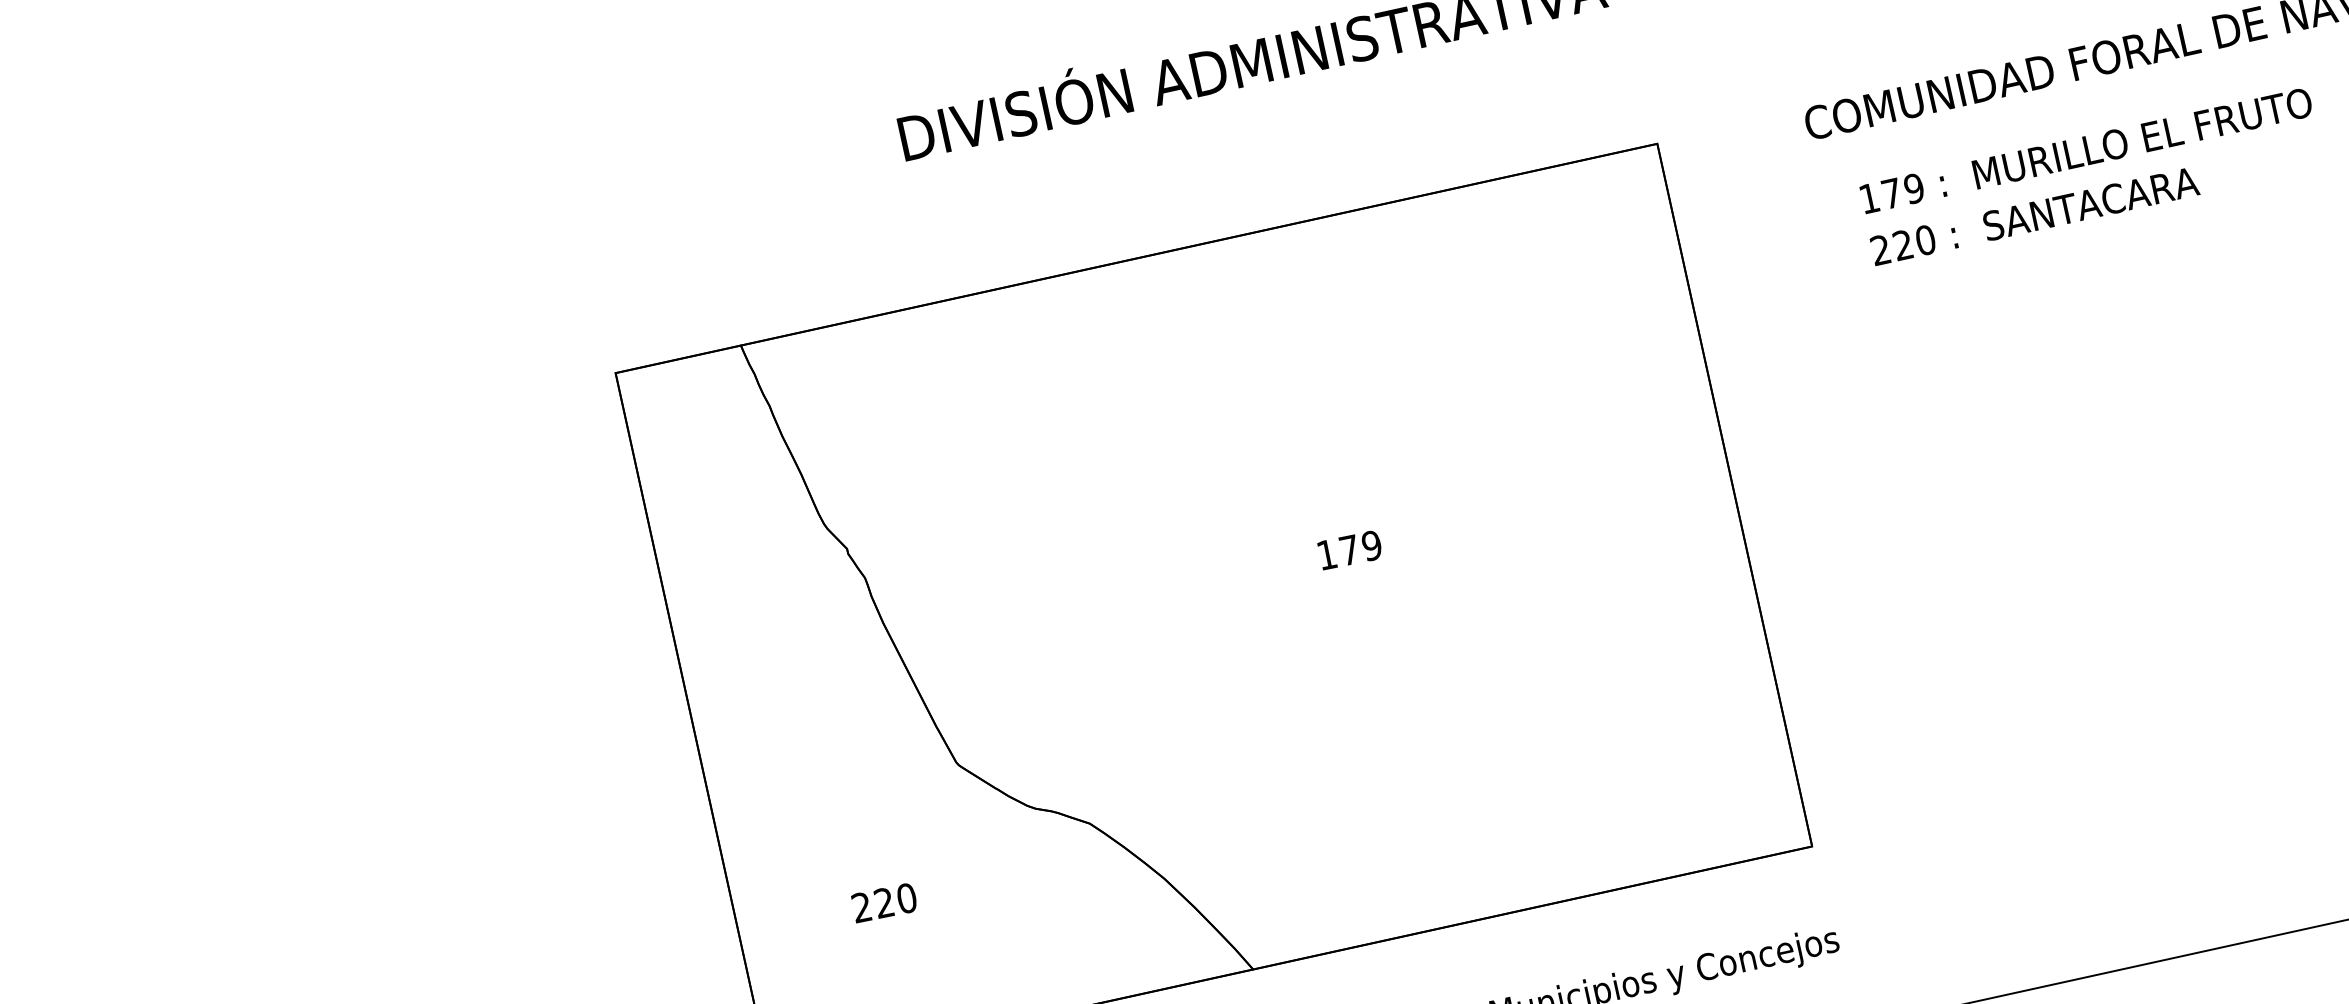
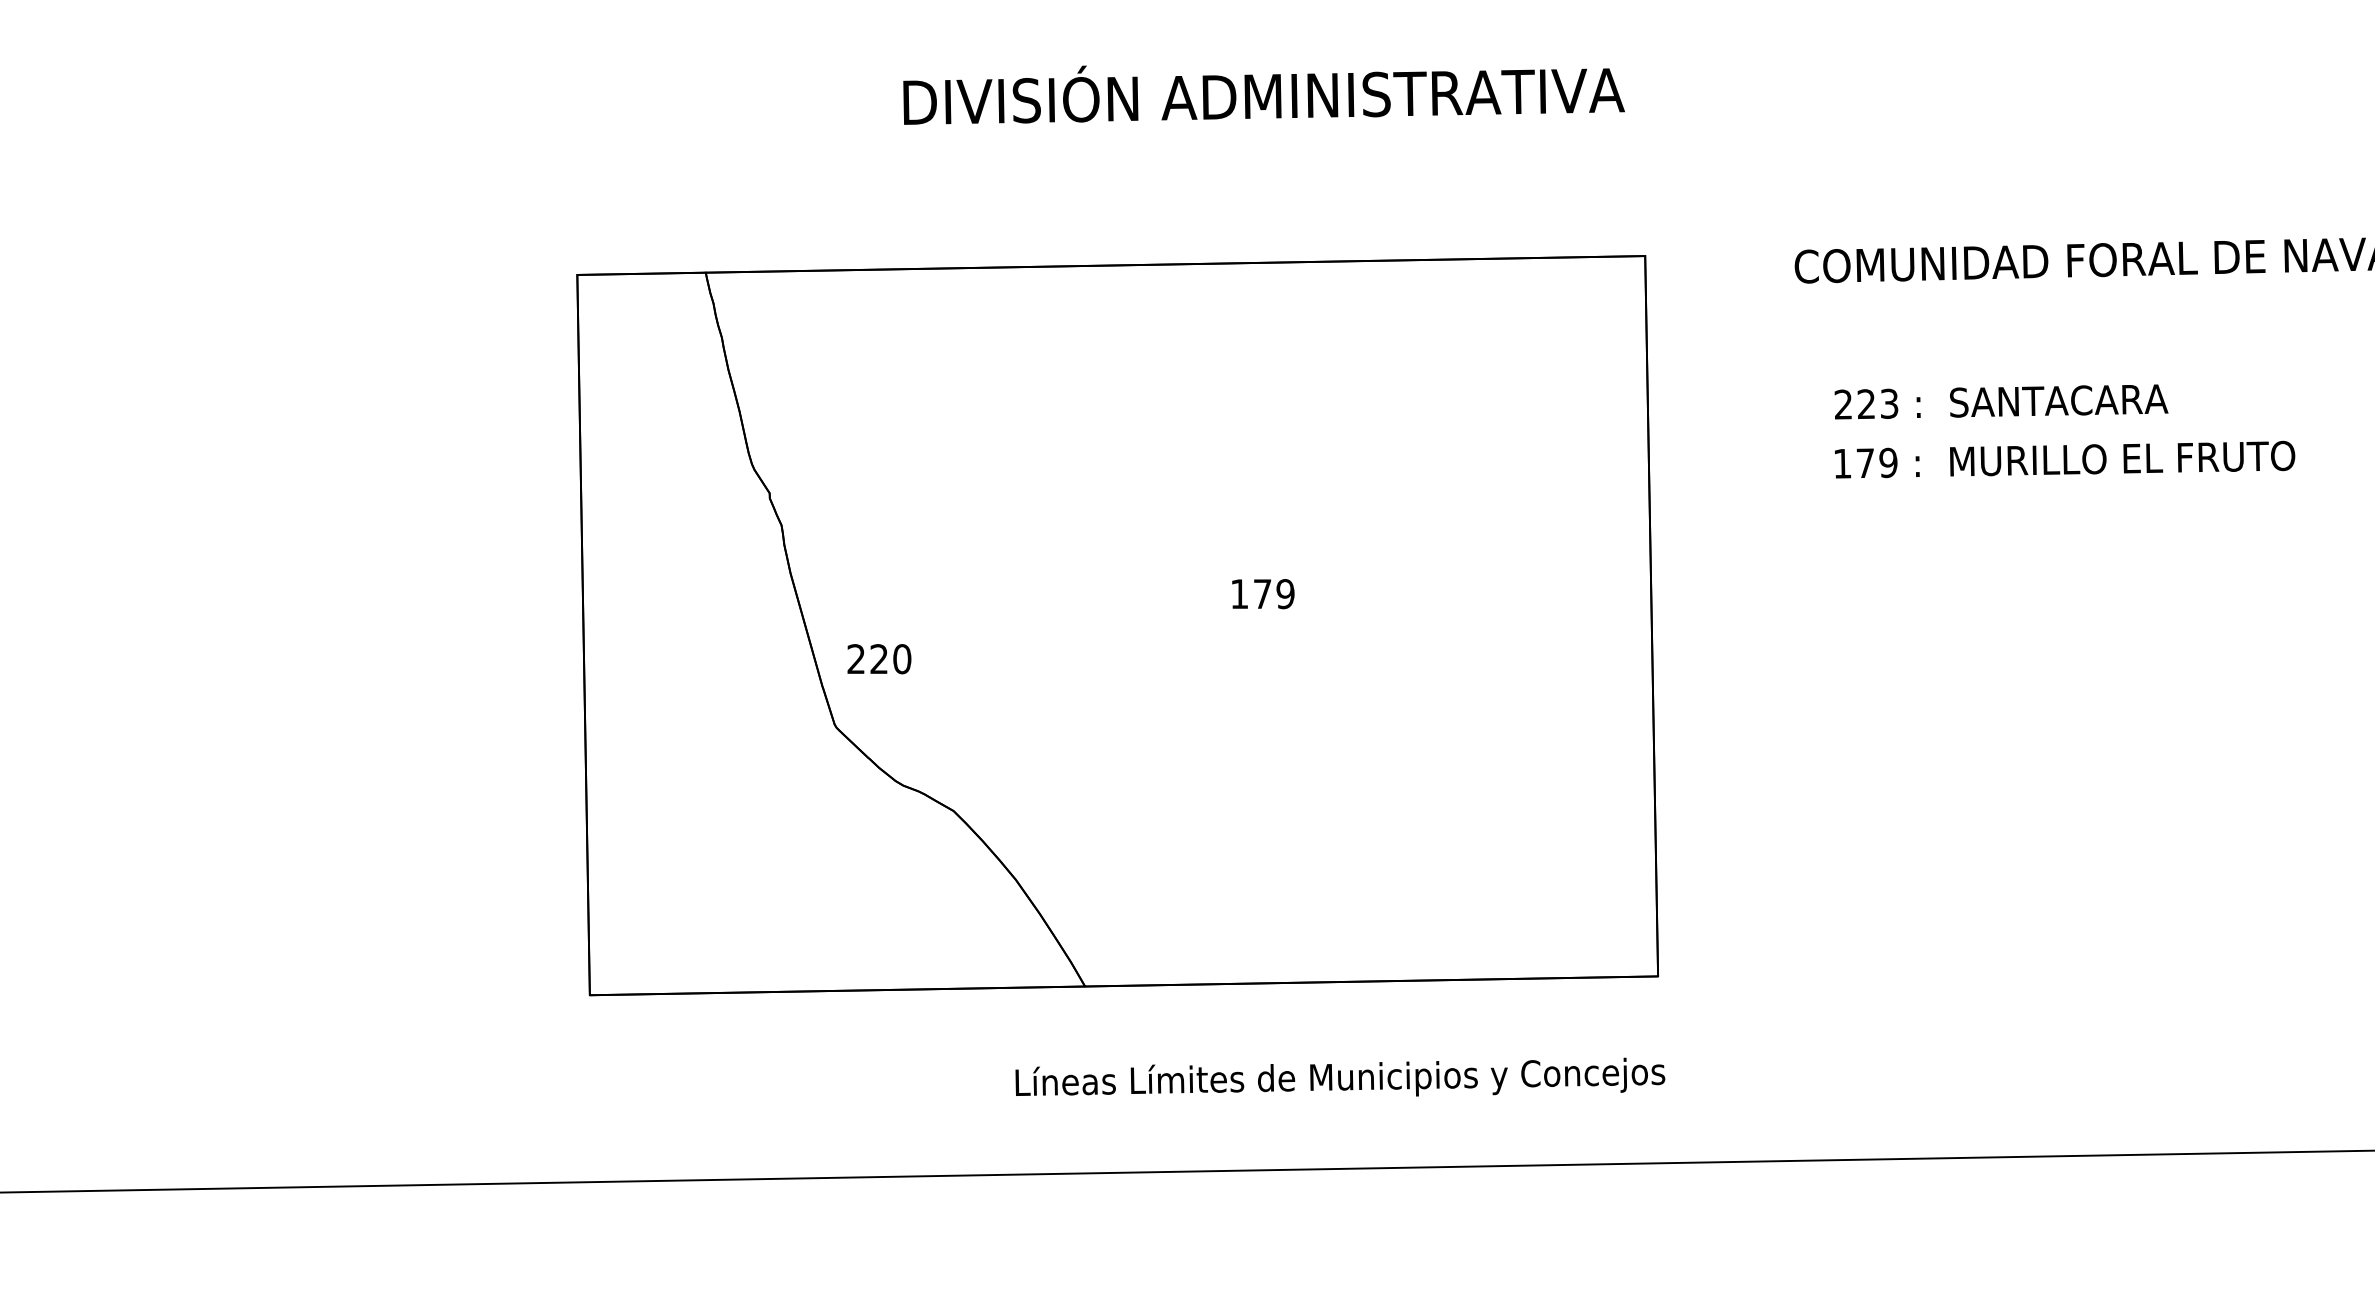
text: (2086, 150) -> (2065, 459), moved
text: (1925, 239) -> (1889, 403), 220 -> 223
text: (884, 903) -> (879, 659), moved

